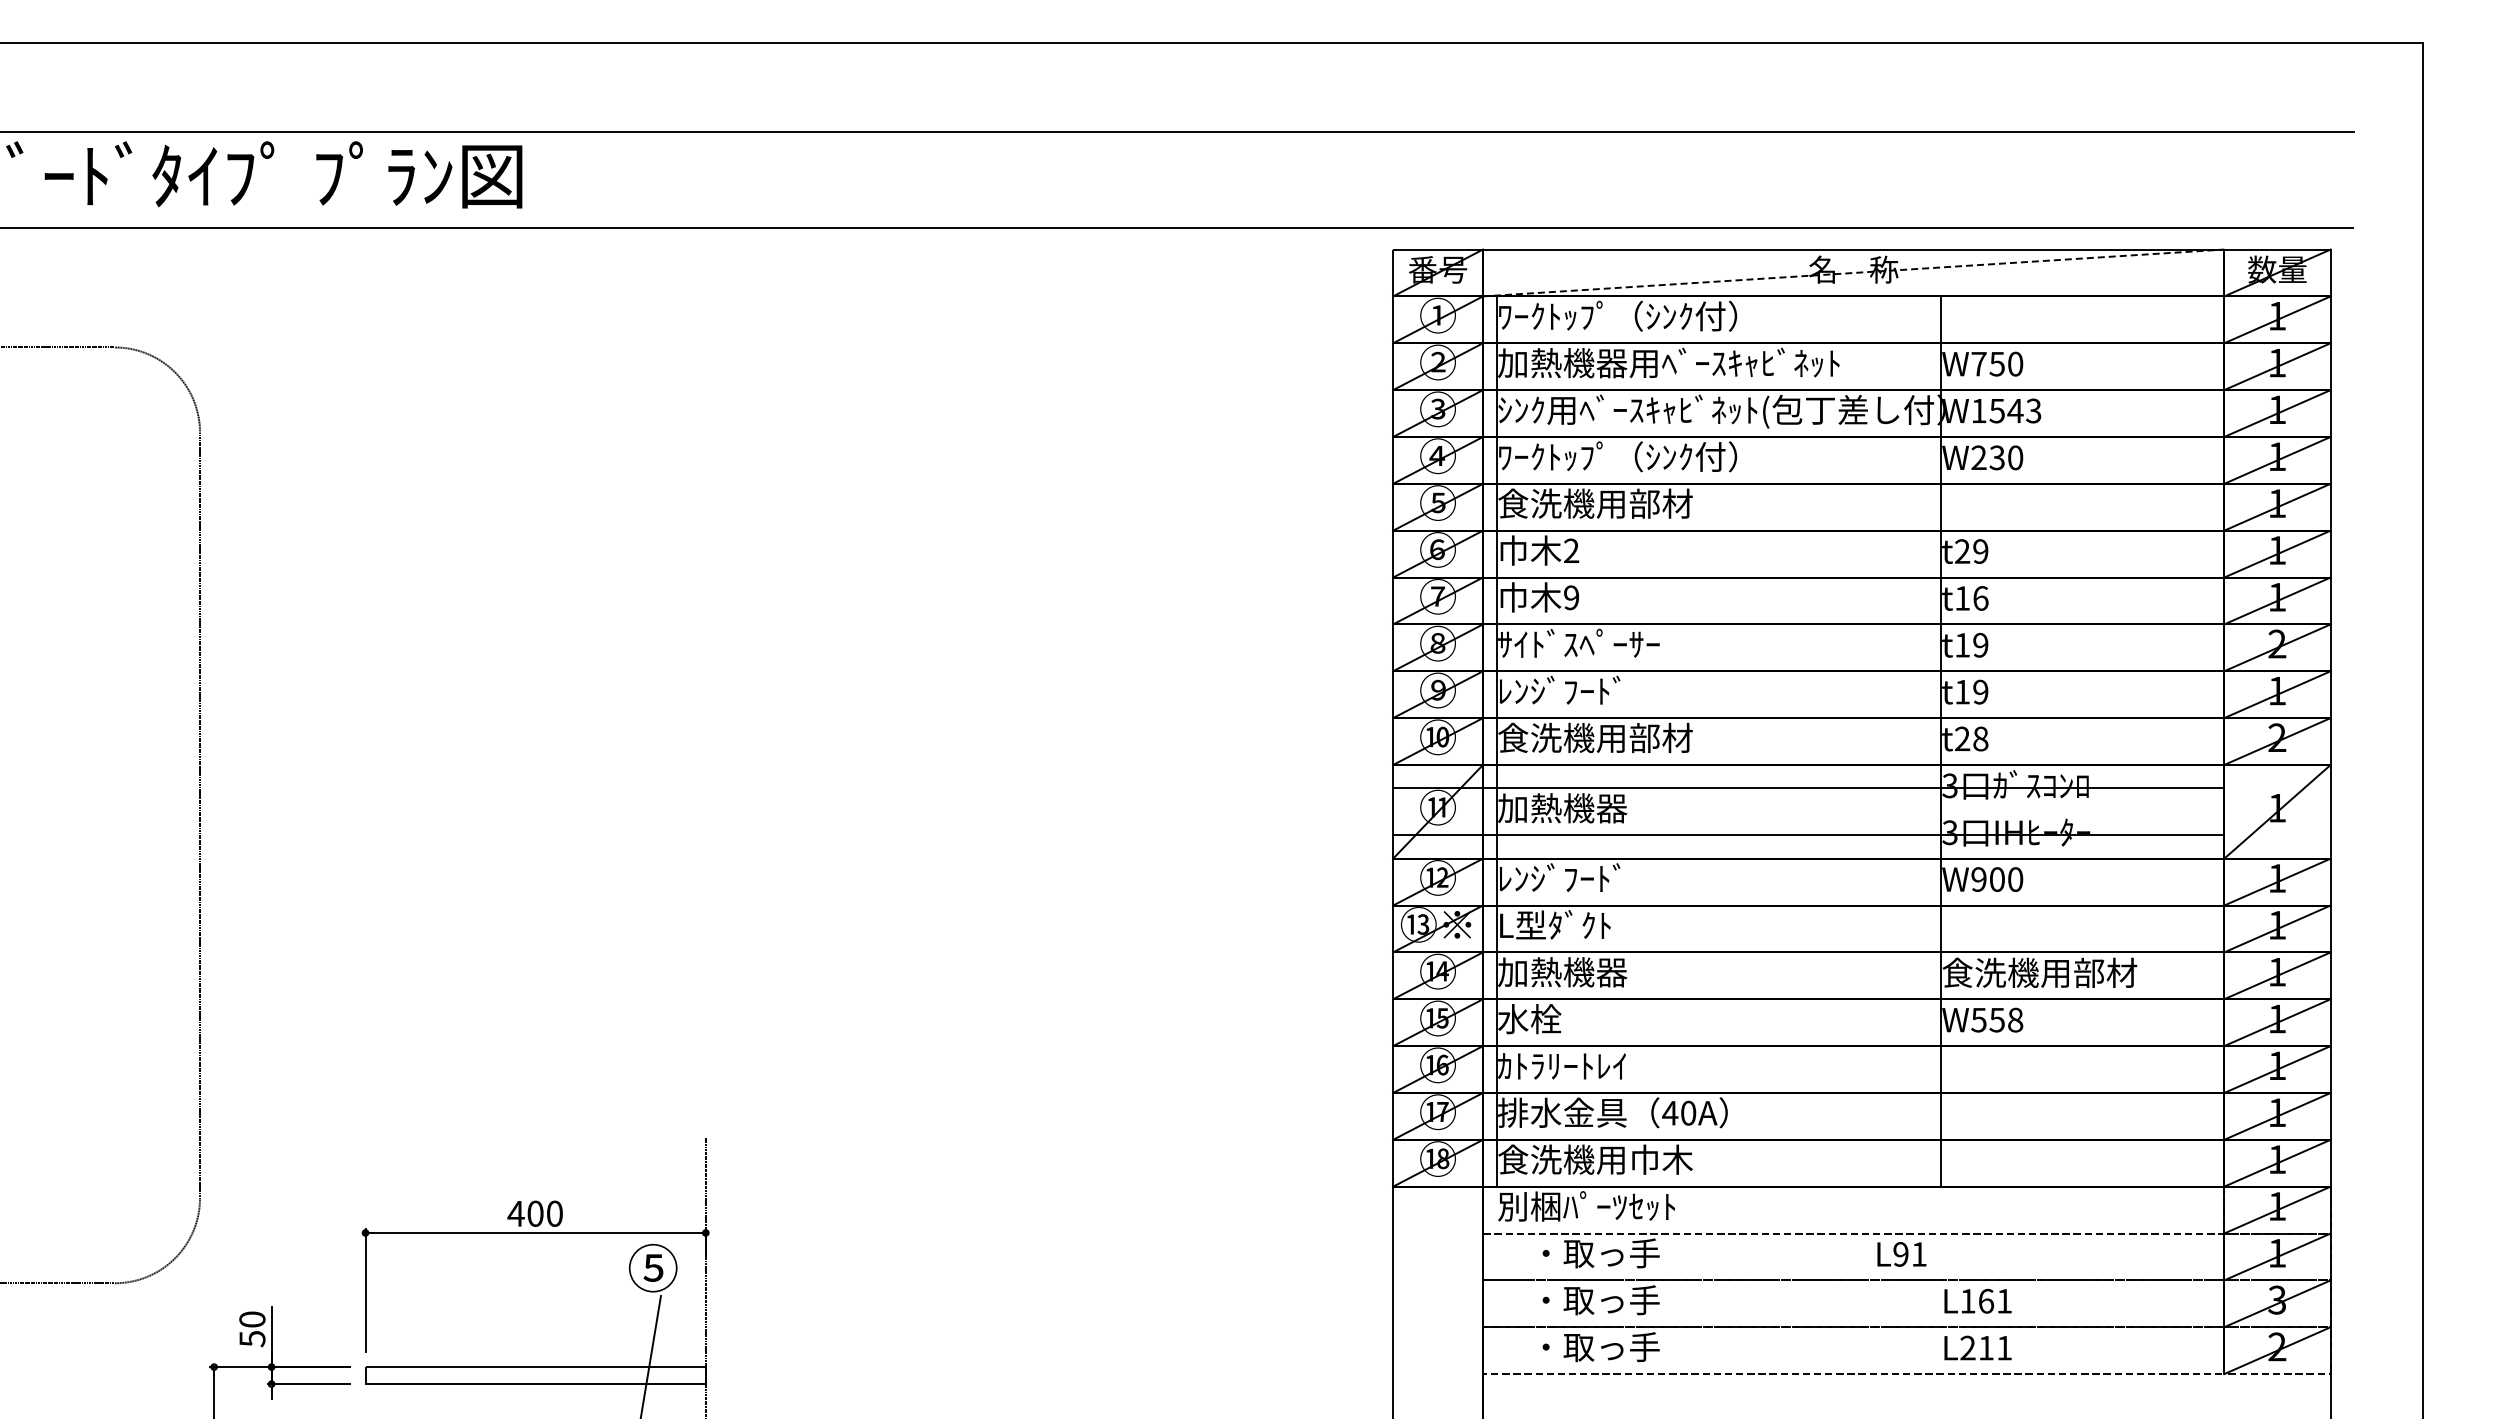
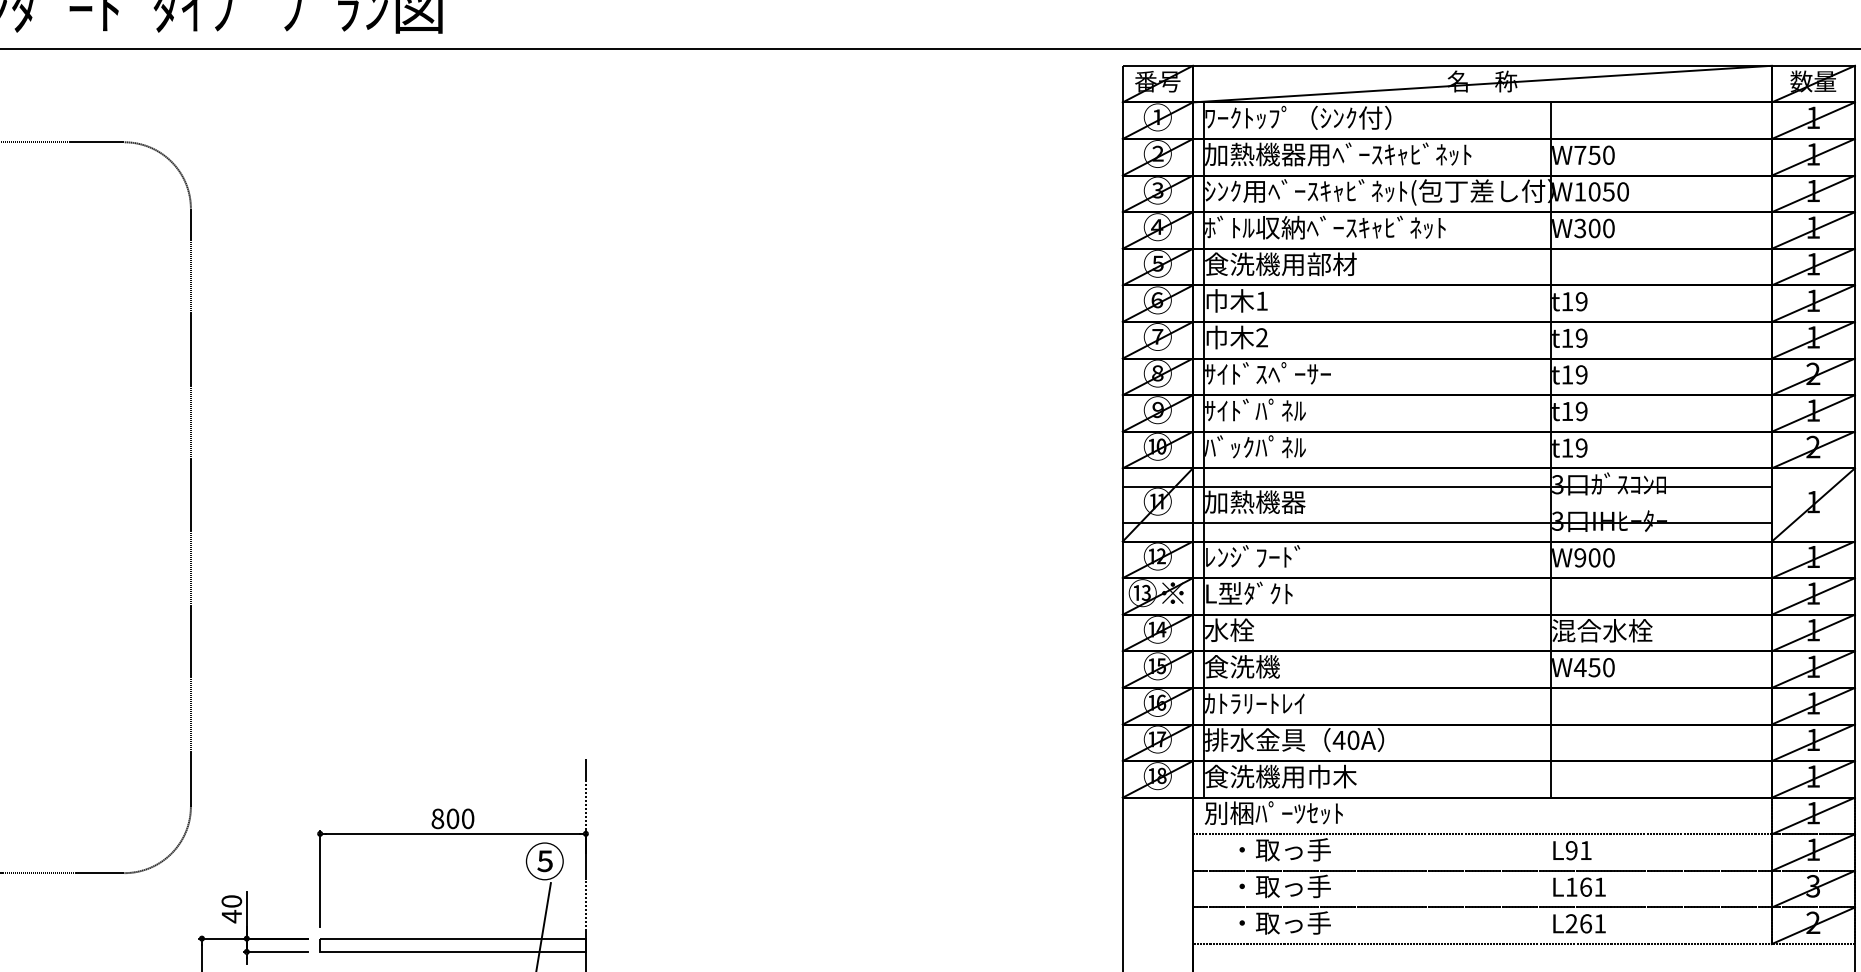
line: (1854, 272) -> (1483, 83), dashed -> solid
text: (2015, 410) -> (1608, 191), W1543 -> W1050
text: (1652, 456) -> (1325, 227), ﾜｰｸﾄｯﾌﾟ（ｼﾝｸ付） -> ﾎﾞﾄﾙ収納ﾍﾞｰｽｷｬﾋﾞﾈｯﾄ
text: (1987, 457) -> (1586, 228), W230 -> W300
text: (1571, 550) -> (1262, 300), 2 -> 1
text: (1962, 551) -> (1567, 301), t29 -> t19
text: (1571, 597) -> (1262, 337), 9 -> 2
text: (1980, 598) -> (1581, 338), t16 -> t19
text: (1562, 689) -> (1255, 409), ﾚﾝｼﾞﾌｰﾄﾞ -> ｻｲﾄﾞﾊﾟﾈﾙ
text: (1595, 737) -> (1280, 446), 食洗機用部材 -> ﾊﾞｯｸﾊﾟﾈﾙ
text: (1971, 738) -> (1574, 447), t28 -> t19
text: (1562, 972) -> (1255, 630), 加熱機器 -> 水栓
text: (2039, 972) -> (1627, 630), 食洗機用部材 -> 混合水栓
text: (1546, 1019) -> (1242, 667), 水栓 -> 食洗機
text: (1996, 1020) -> (1593, 667), W558 -> W450
text: (515, 1213) -> (437, 818), 400 -> 800
text: (1901, 1254) -> (1572, 850), moved
text: (252, 1338) -> (231, 916), 50 -> 40
text: (1986, 1347) -> (1586, 923), L211 -> L261

